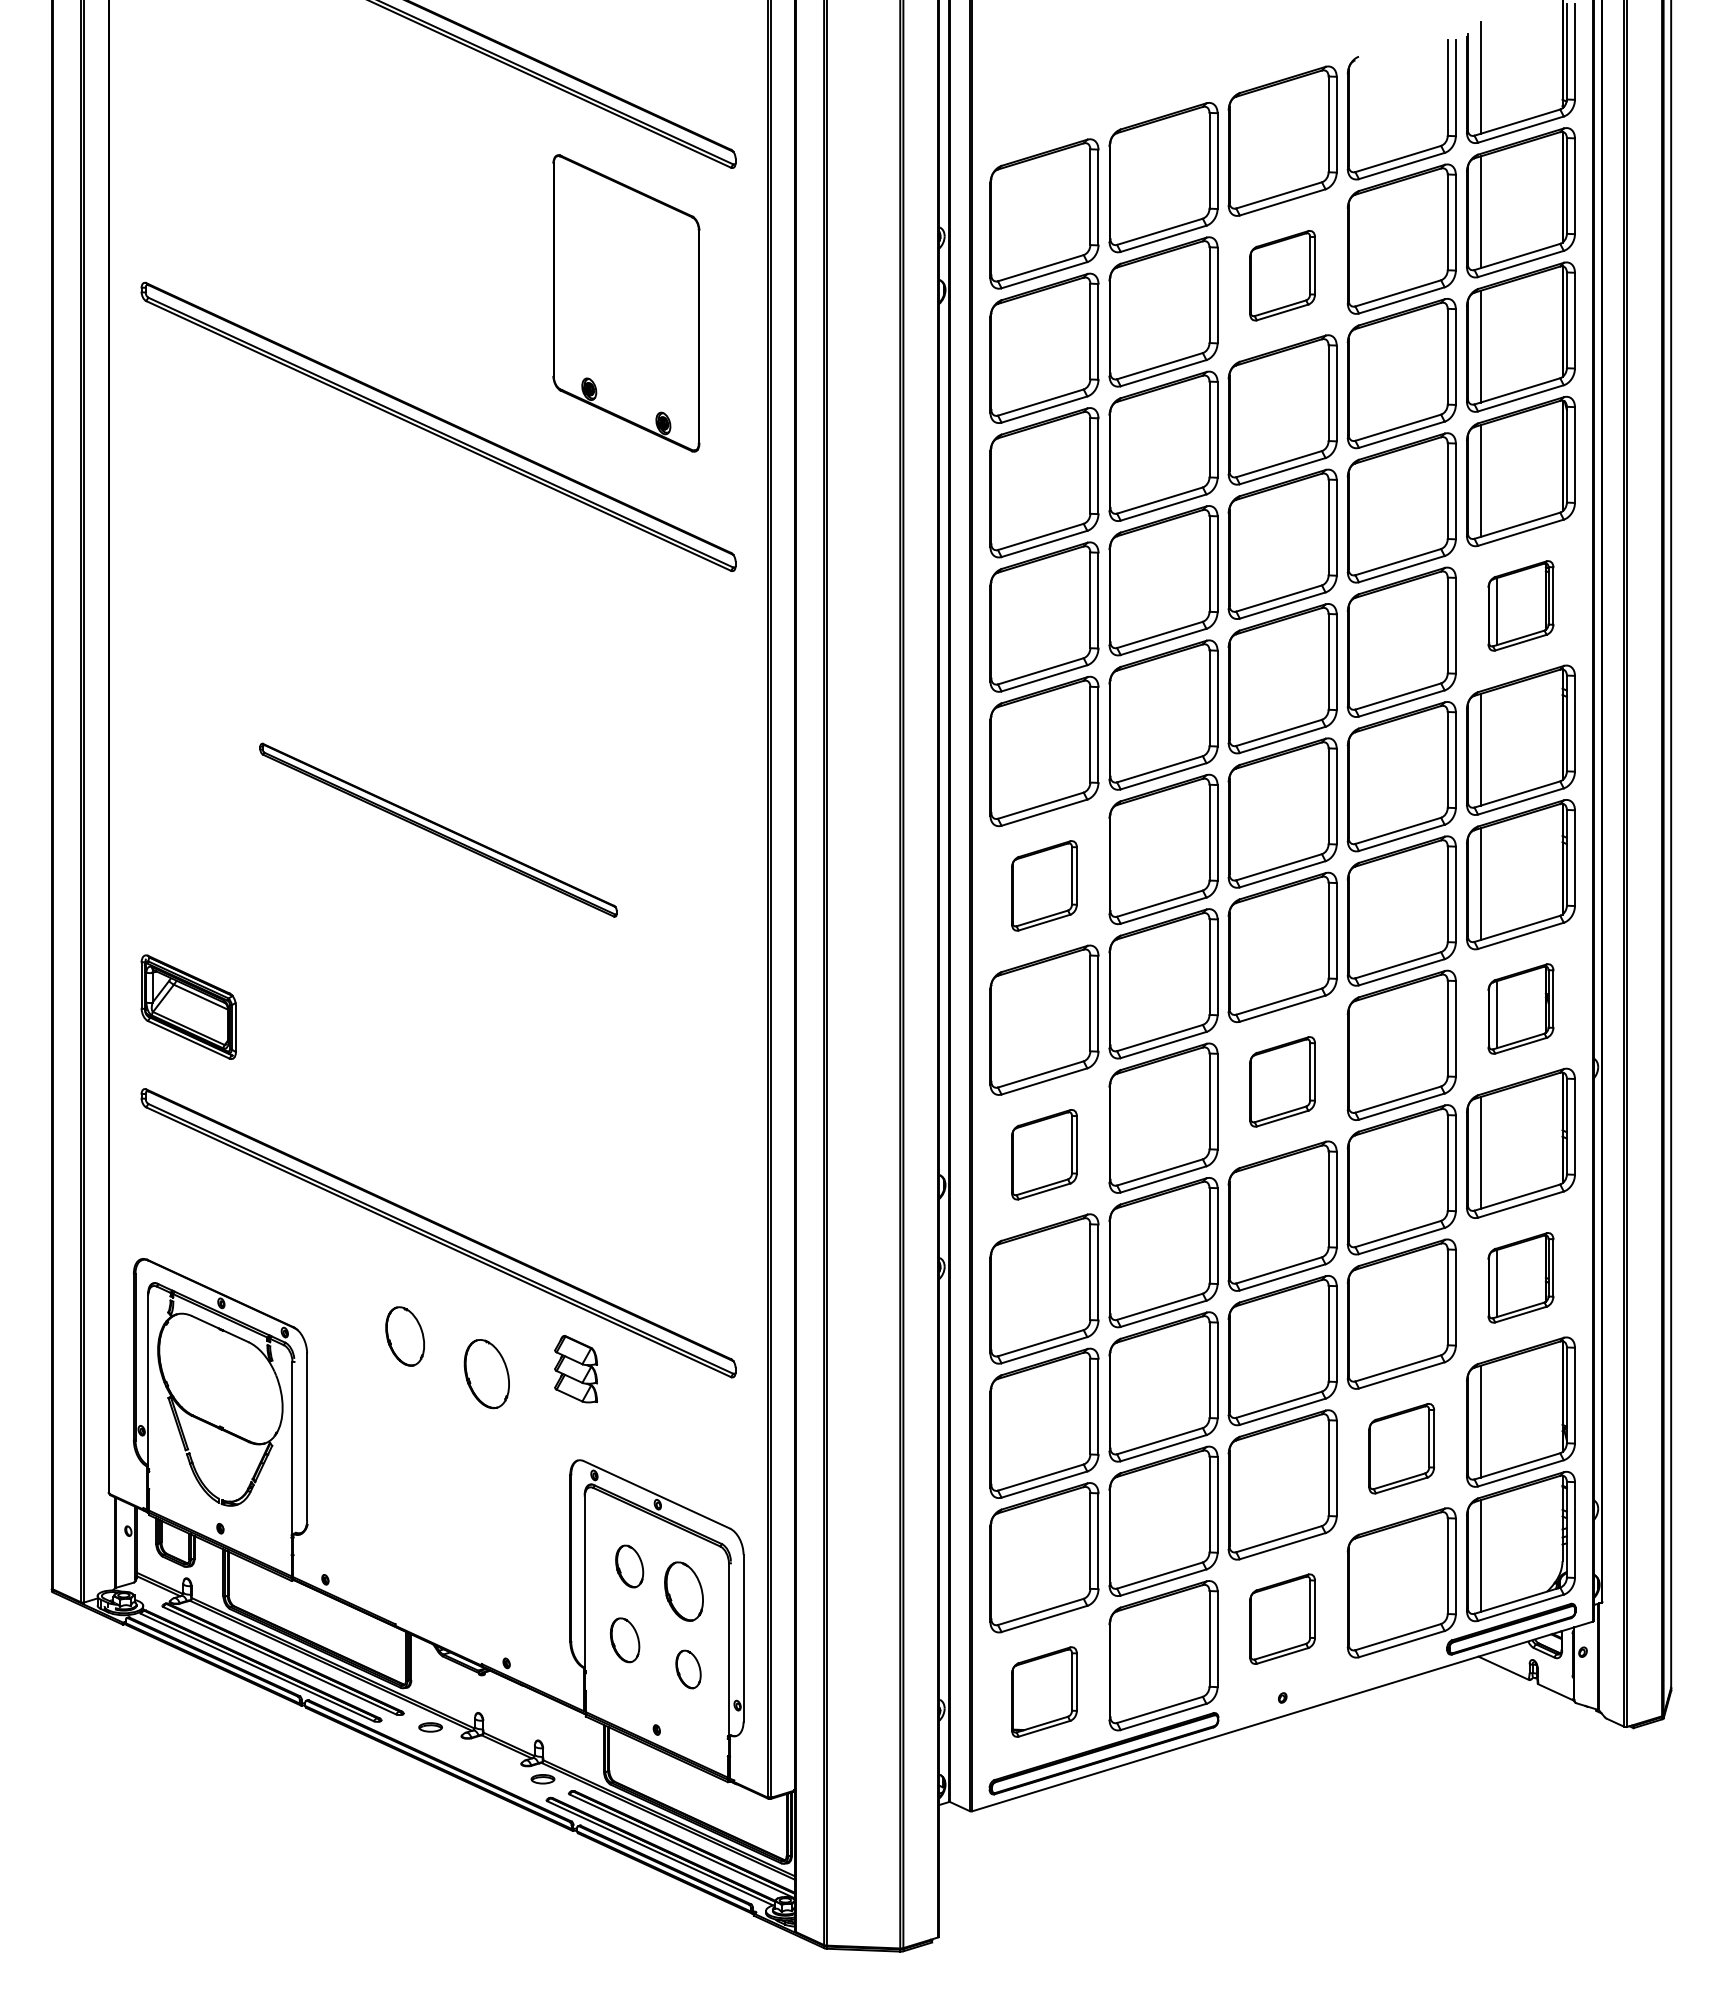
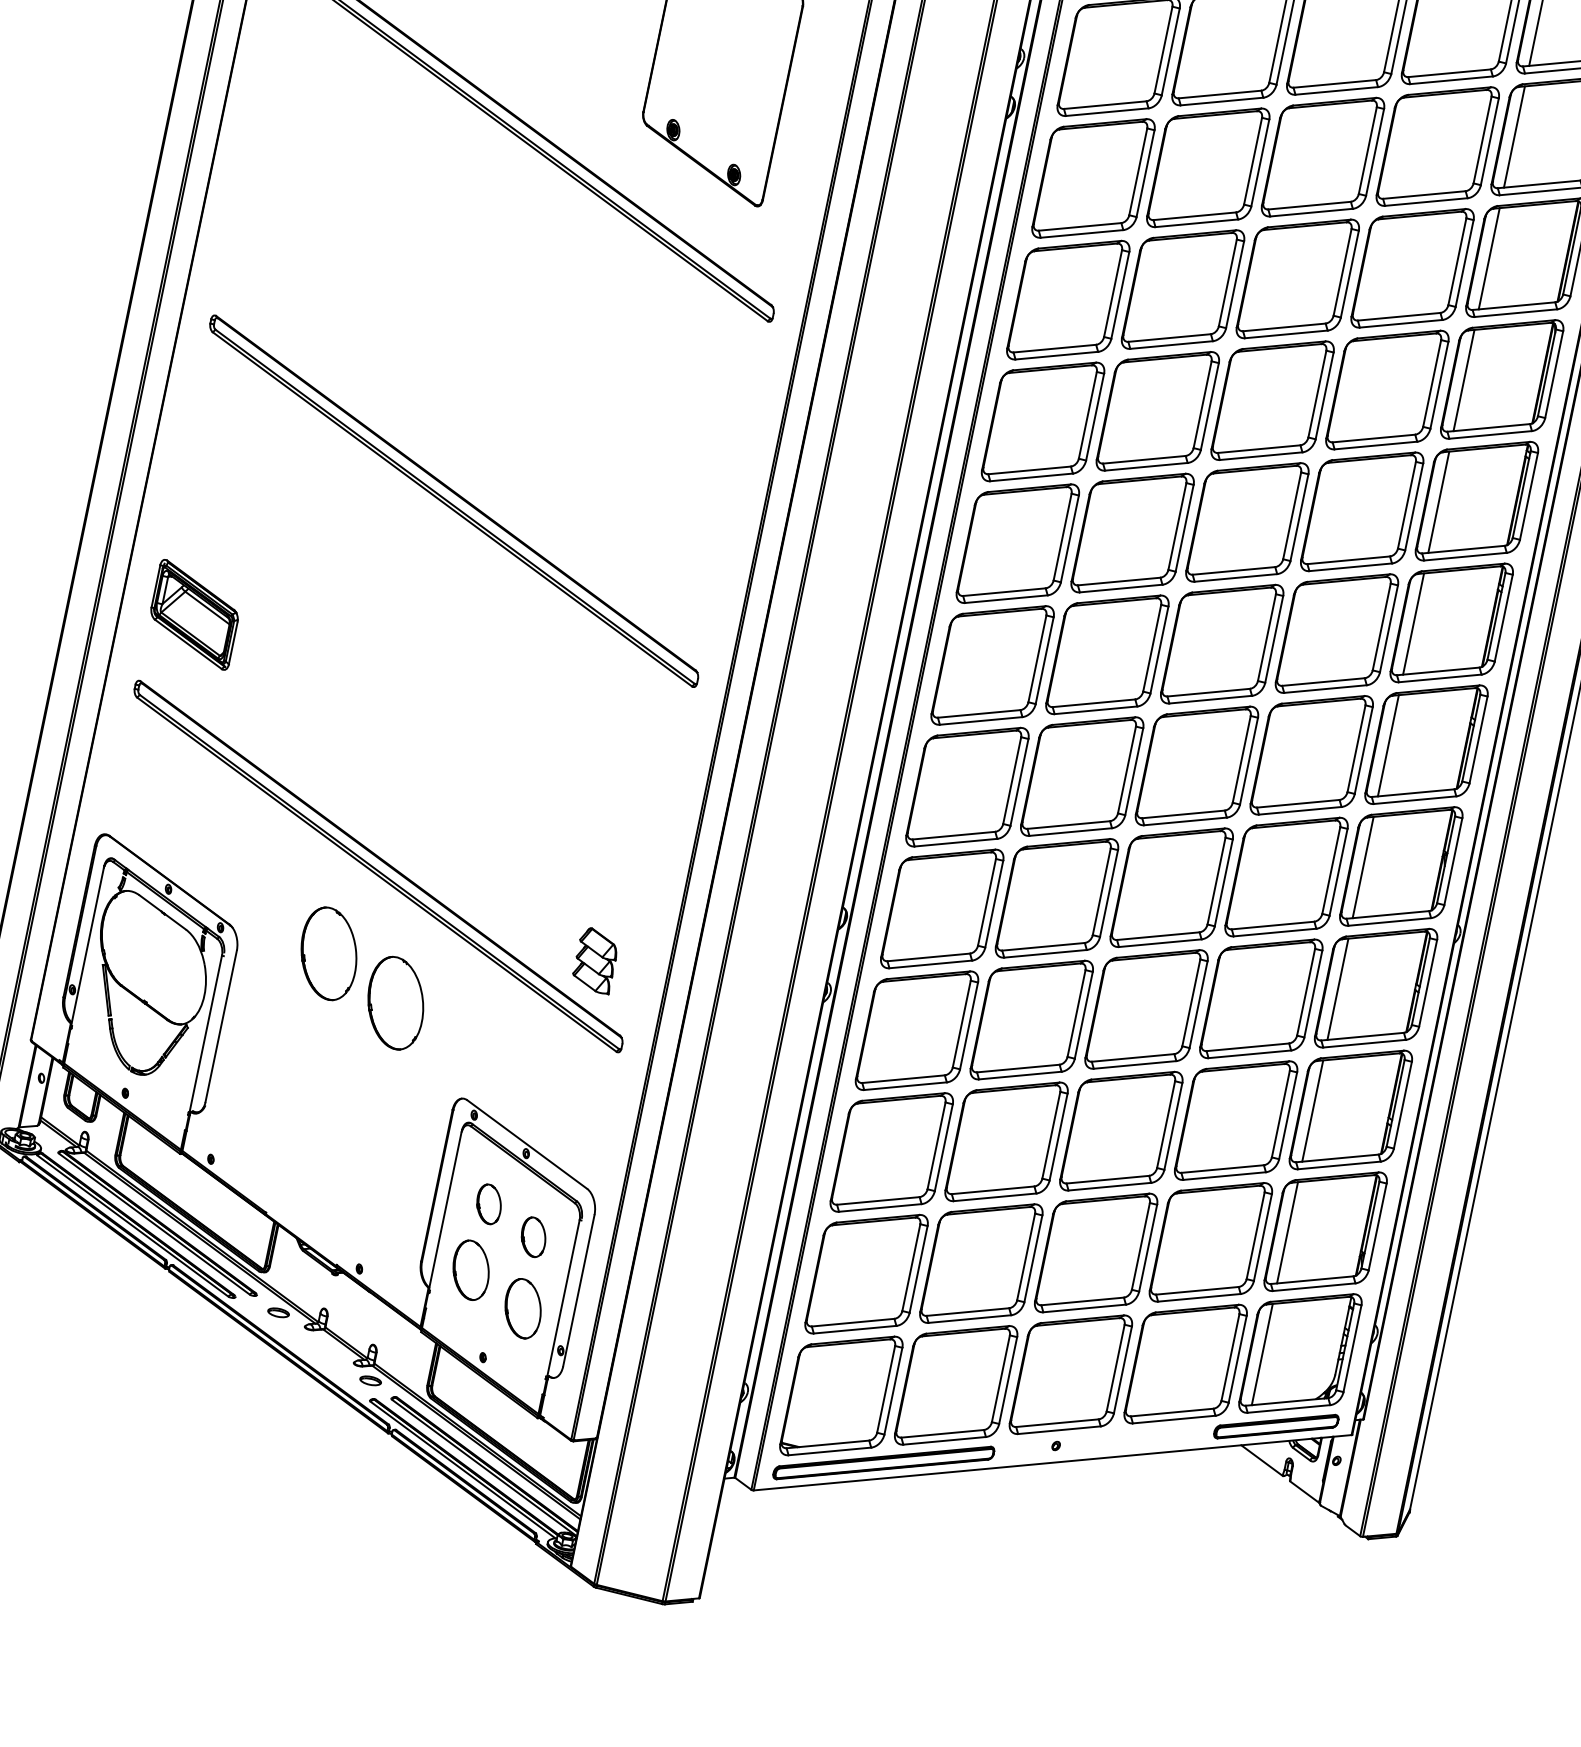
part: (1282, 275) -> (1322, 157), size x1.67
part: (1520, 605) -> (1476, 500), size x1.67
part: (438, 830) -> (454, 501), size x1.67
part: (1044, 885) -> (992, 665), size x1.67
part: (1520, 1008) -> (1400, 865), size x1.67
part: (1282, 1081) -> (1171, 887), size x1.67
part: (1044, 1154) -> (942, 908), size x1.67
part: (1520, 1277) -> (1350, 1109), size x1.67
part: (404, 1336) -> (328, 953), size x1.67
part: (575, 1369) -> (595, 960), moved
part: (486, 1373) -> (395, 1002), size x1.43
part: (1401, 1448) -> (1210, 1242), size x1.67
part: (683, 1591) -> (533, 1237), size x0.71
part: (1282, 1618) -> (1070, 1373), size x1.67
part: (624, 1640) -> (470, 1270), size x1.43
part: (688, 1669) -> (523, 1308), size x1.67
part: (1044, 1691) -> (841, 1395), size x1.67

